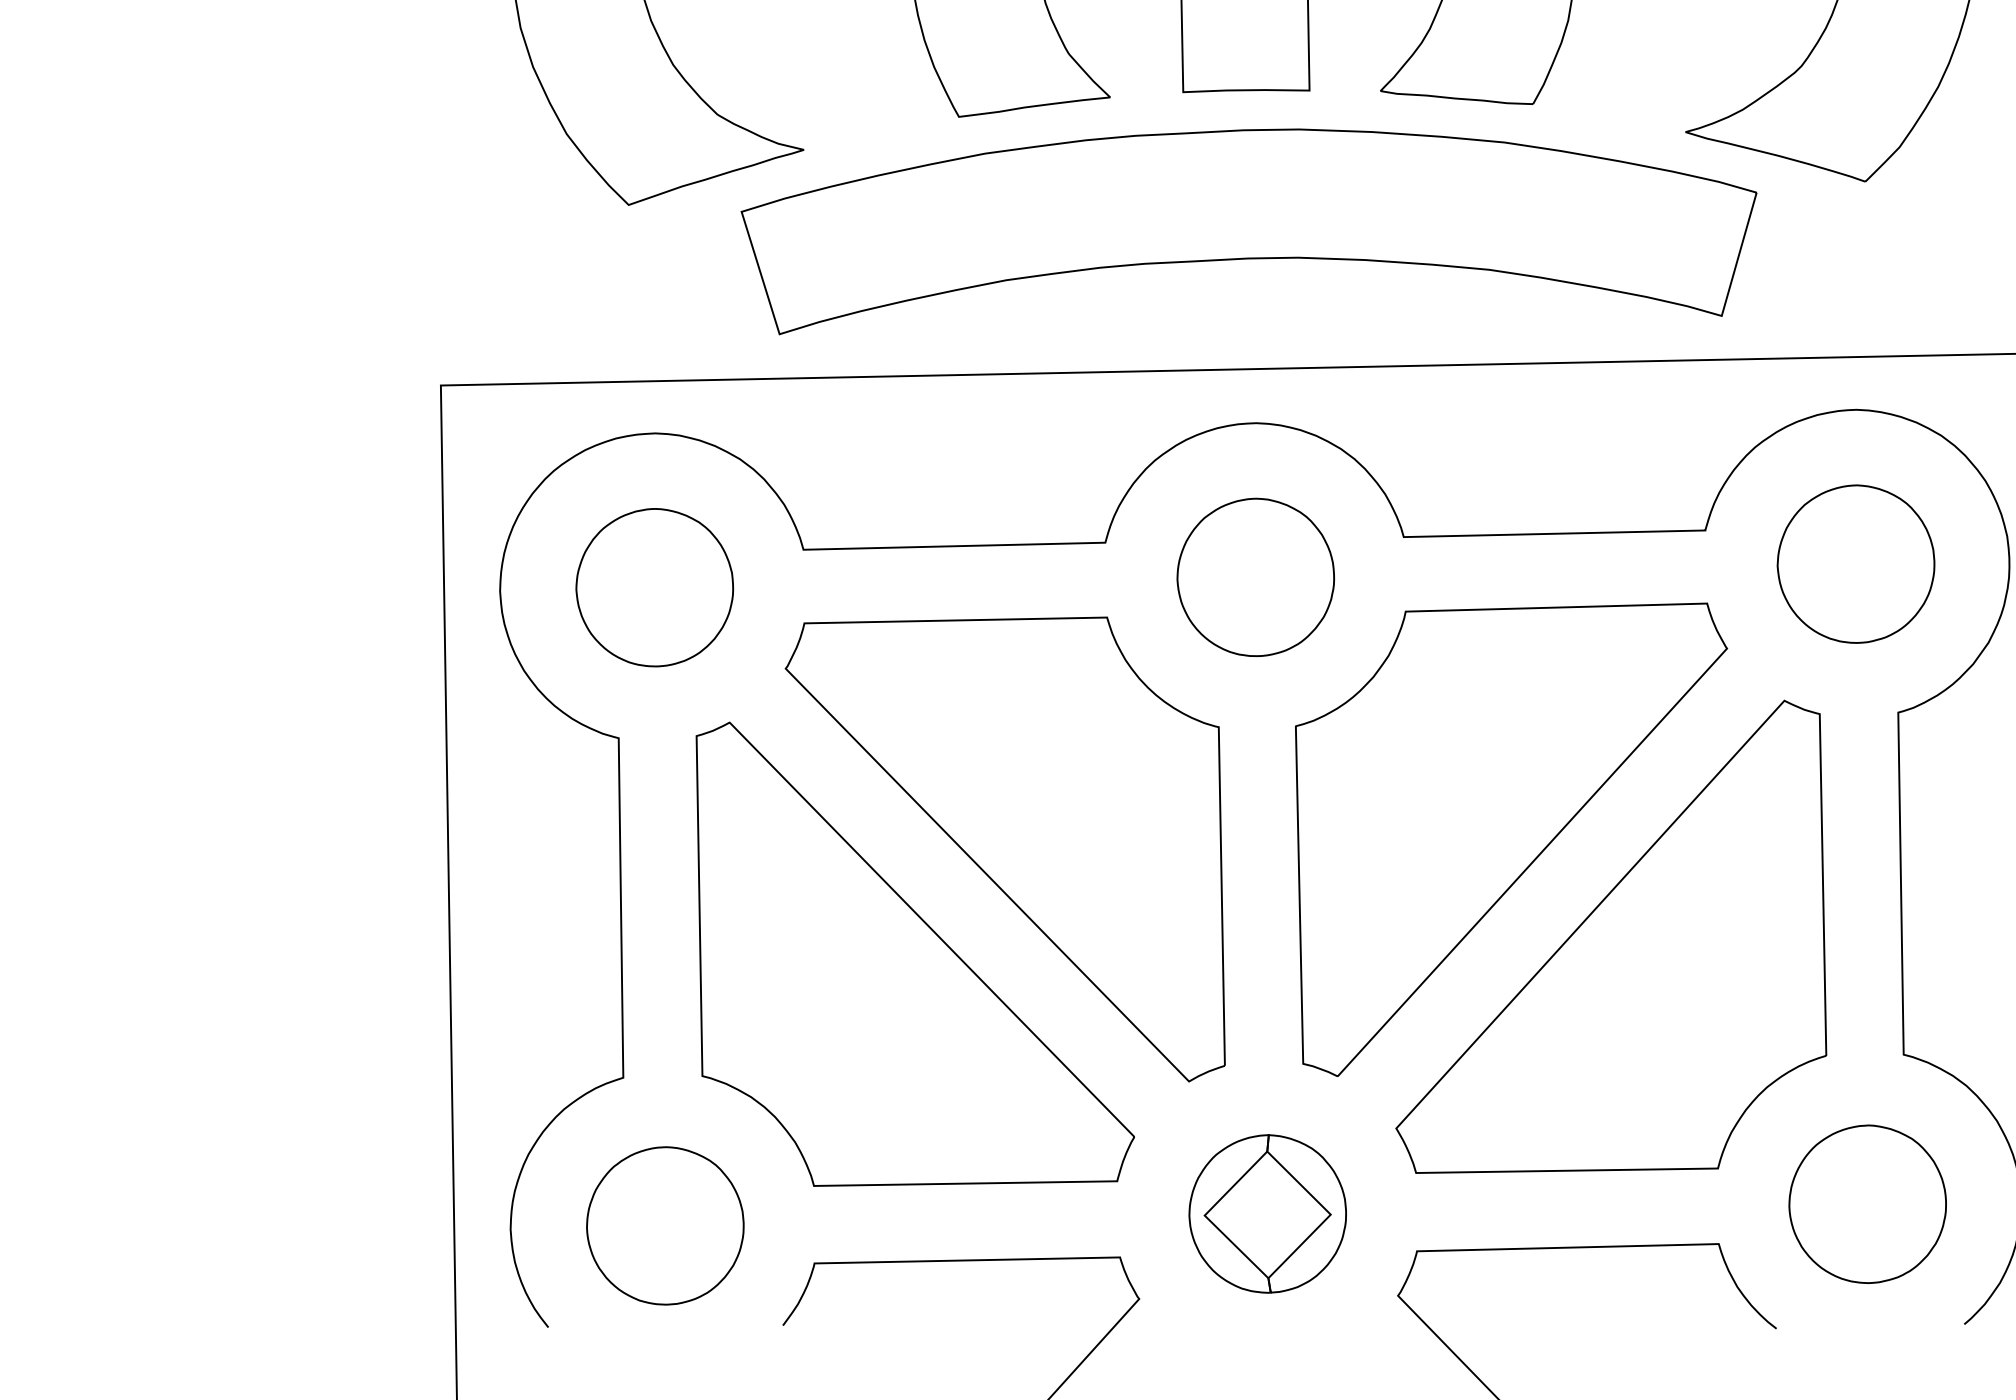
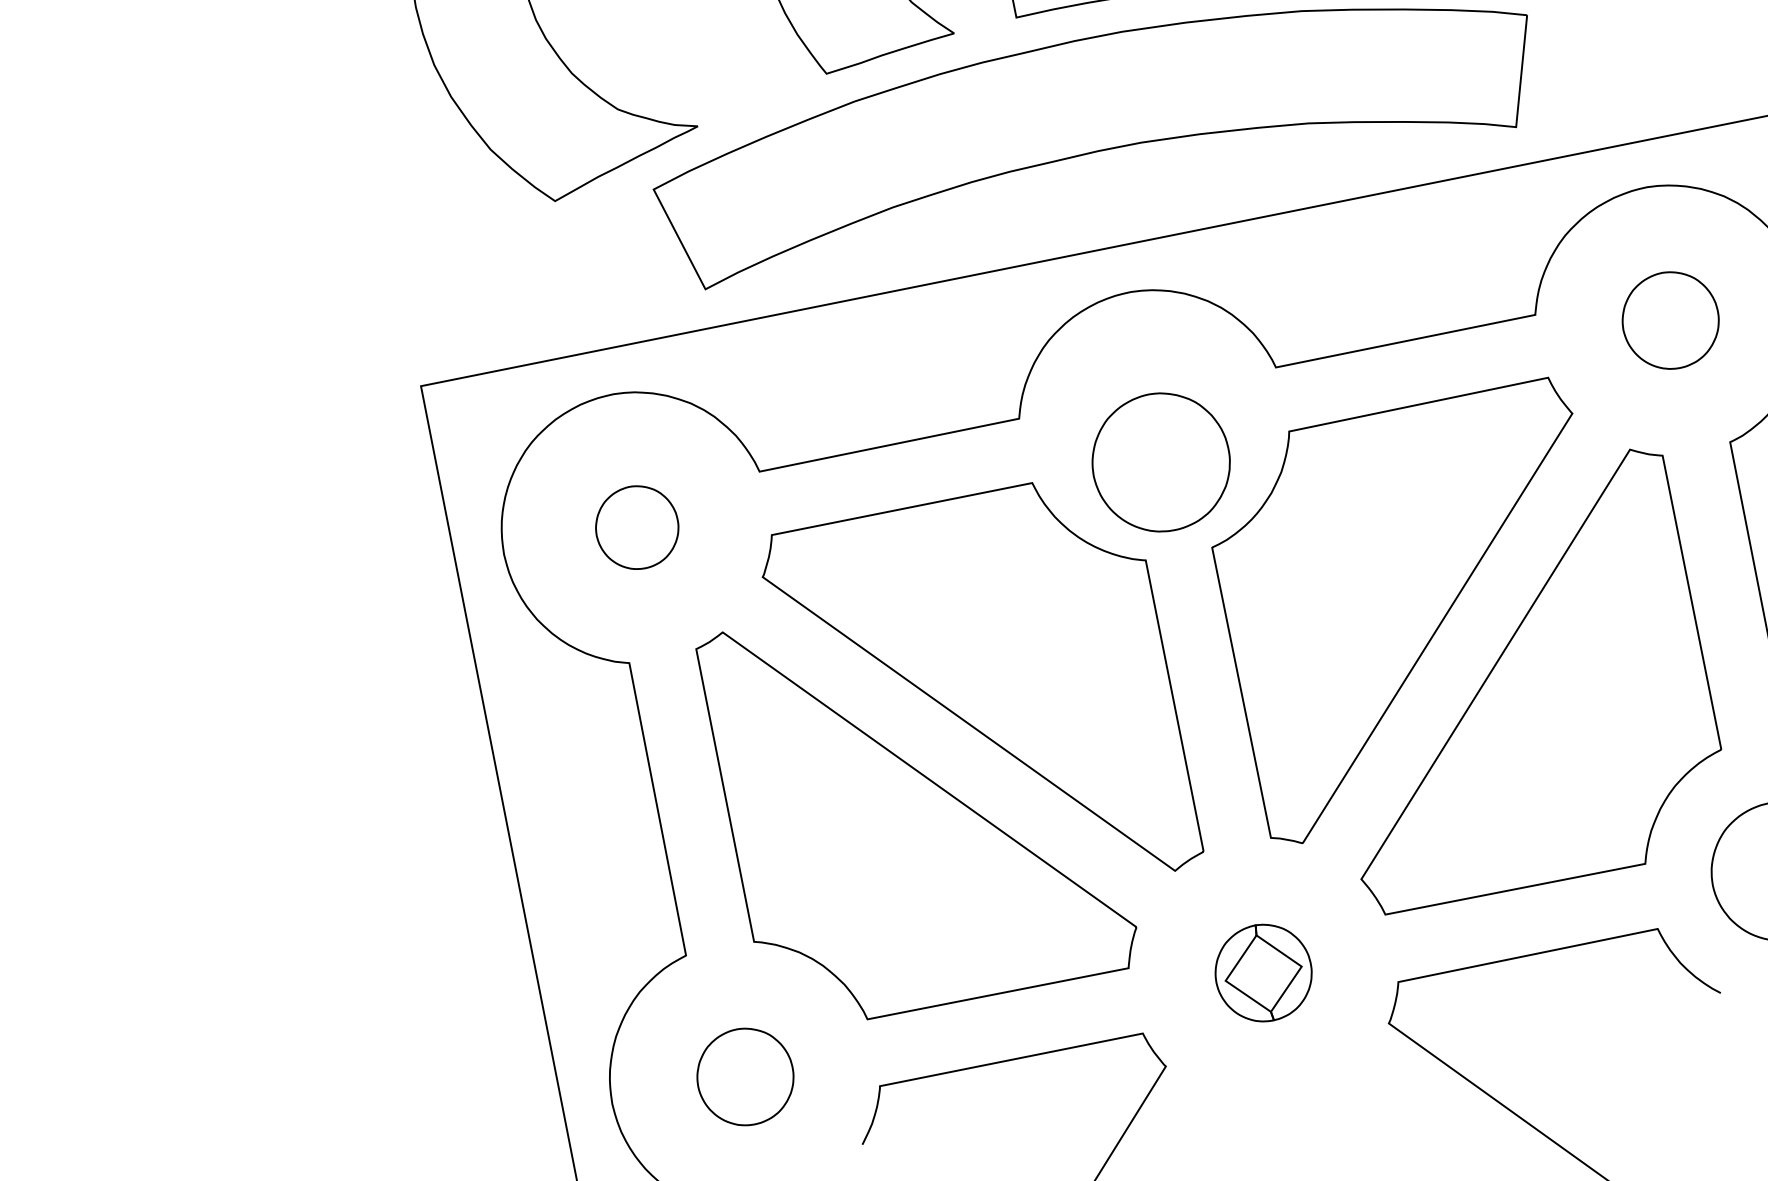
part: (1855, 563) -> (1670, 320), size x0.7
part: (1255, 576) -> (1160, 461), moved
part: (654, 587) -> (636, 527), size x0.6
part: (1267, 1213) -> (1263, 972), size x0.7
part: (665, 1225) -> (745, 1076), size x0.7

